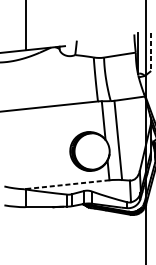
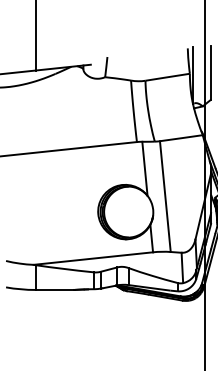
line: (151, 51) -> (211, 72), dashed -> solid
line: (66, 184) -> (92, 258), dashed -> solid

